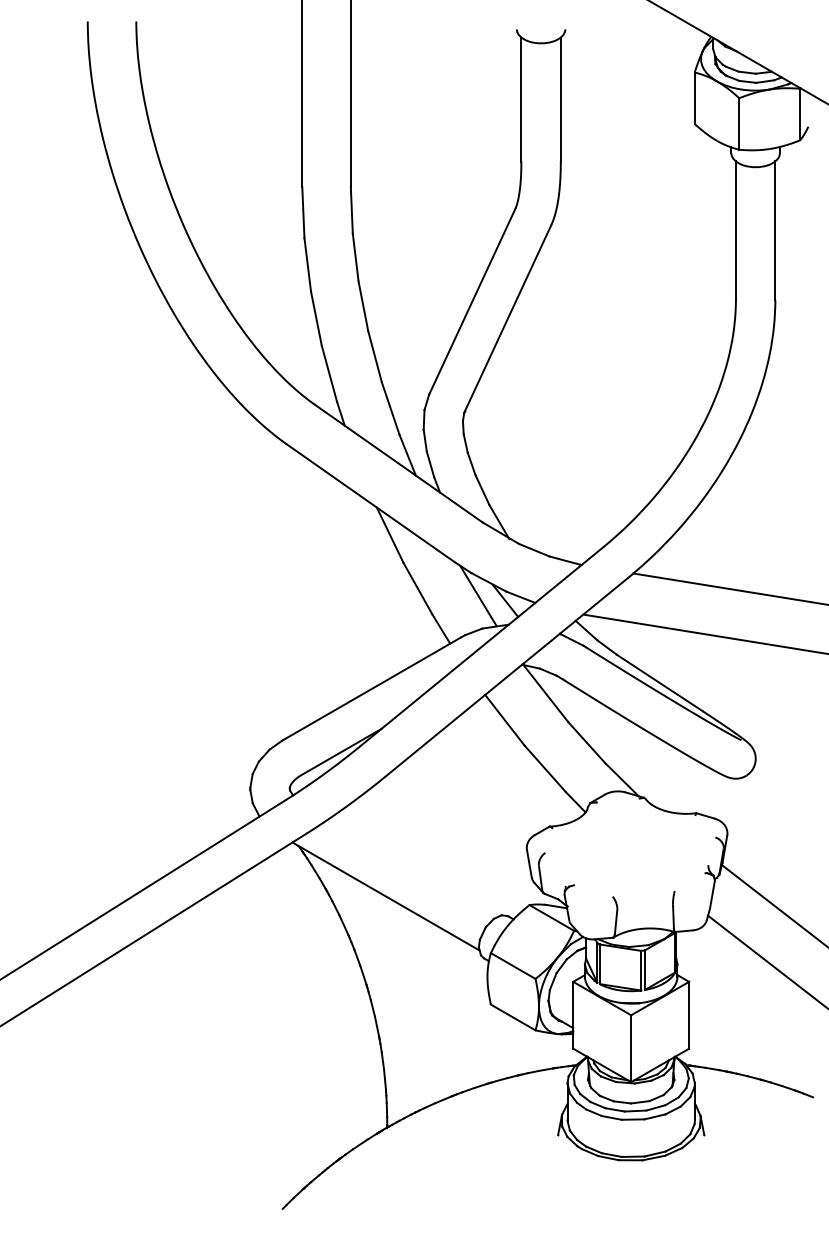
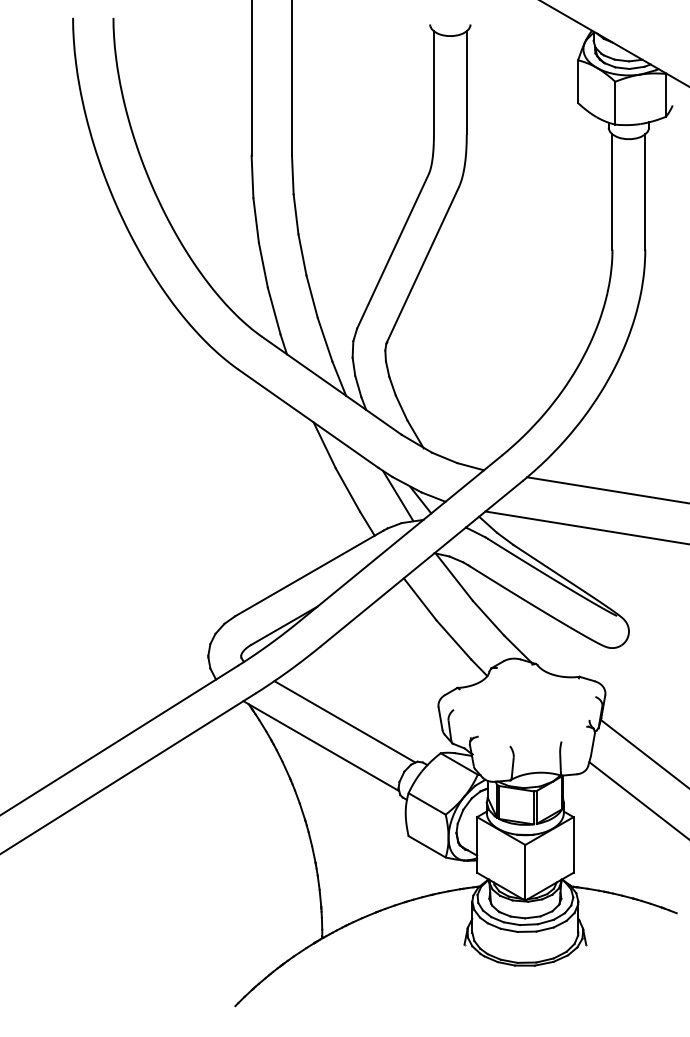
line: (413, 866) -> (344, 721), added

